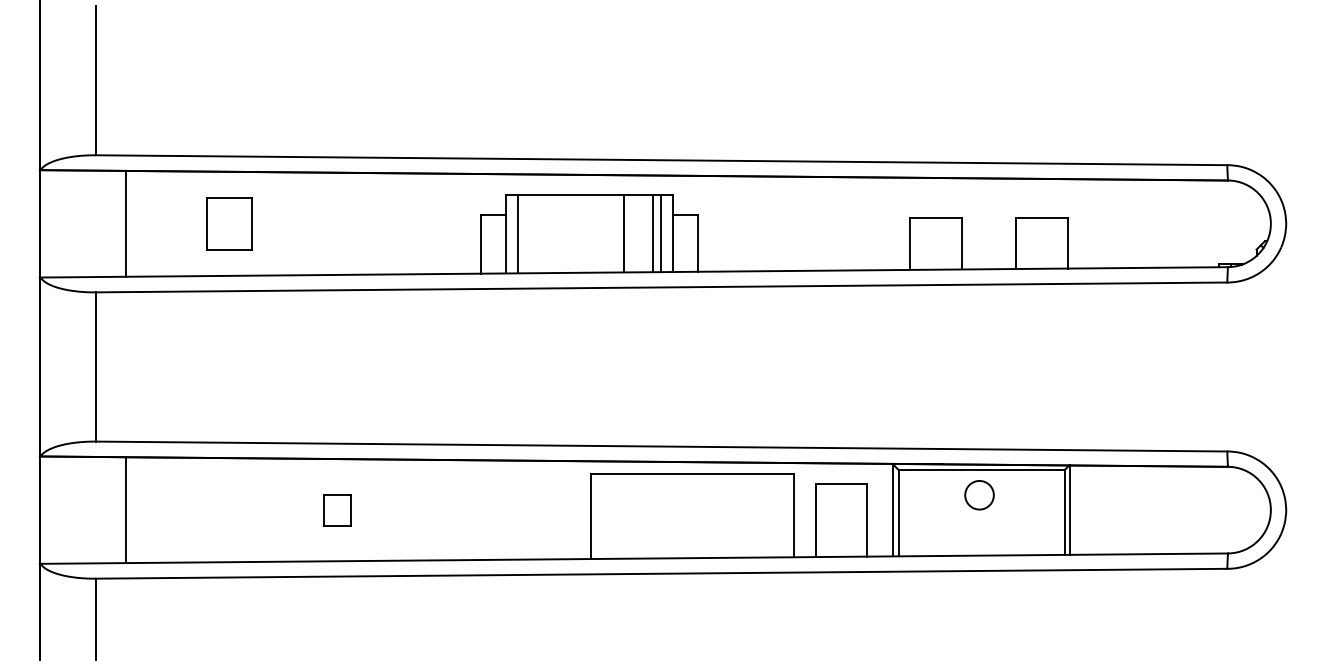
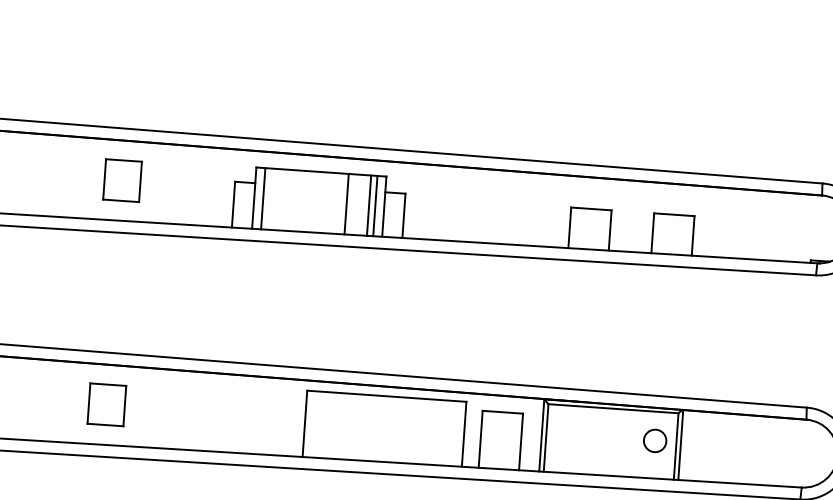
part: (229, 223) -> (122, 180), moved
circle: (979, 495) -> (655, 441), moved
part: (337, 509) -> (106, 404), size x1.67

